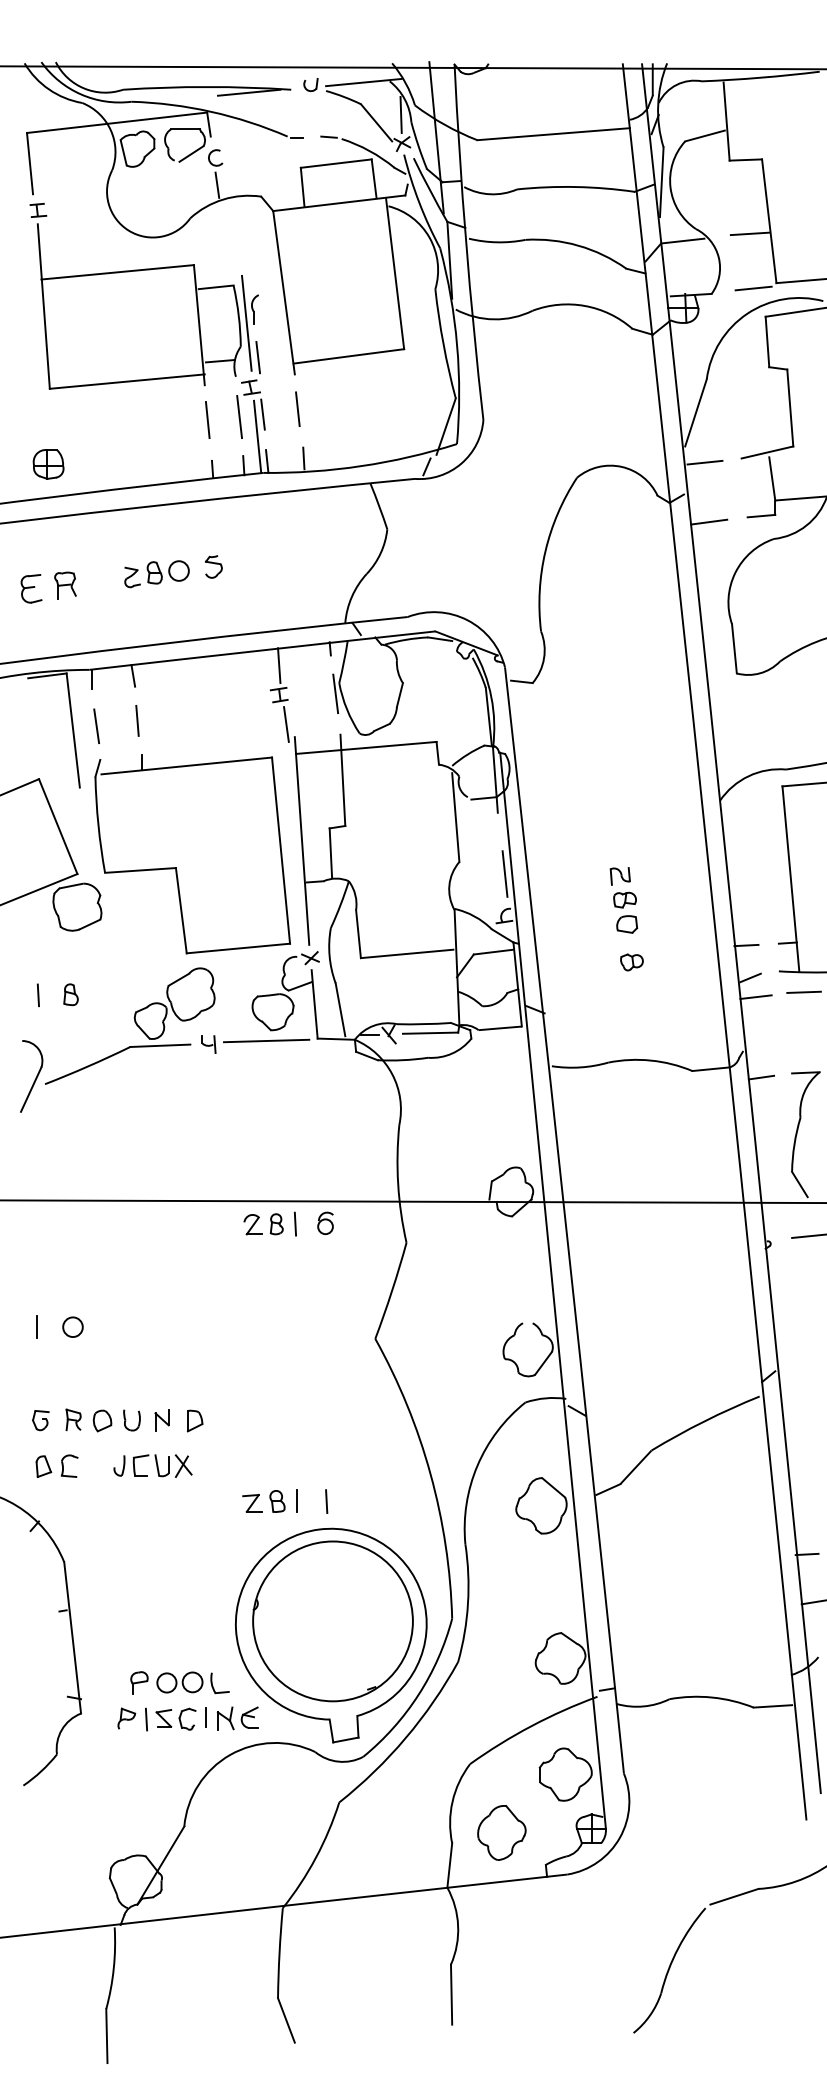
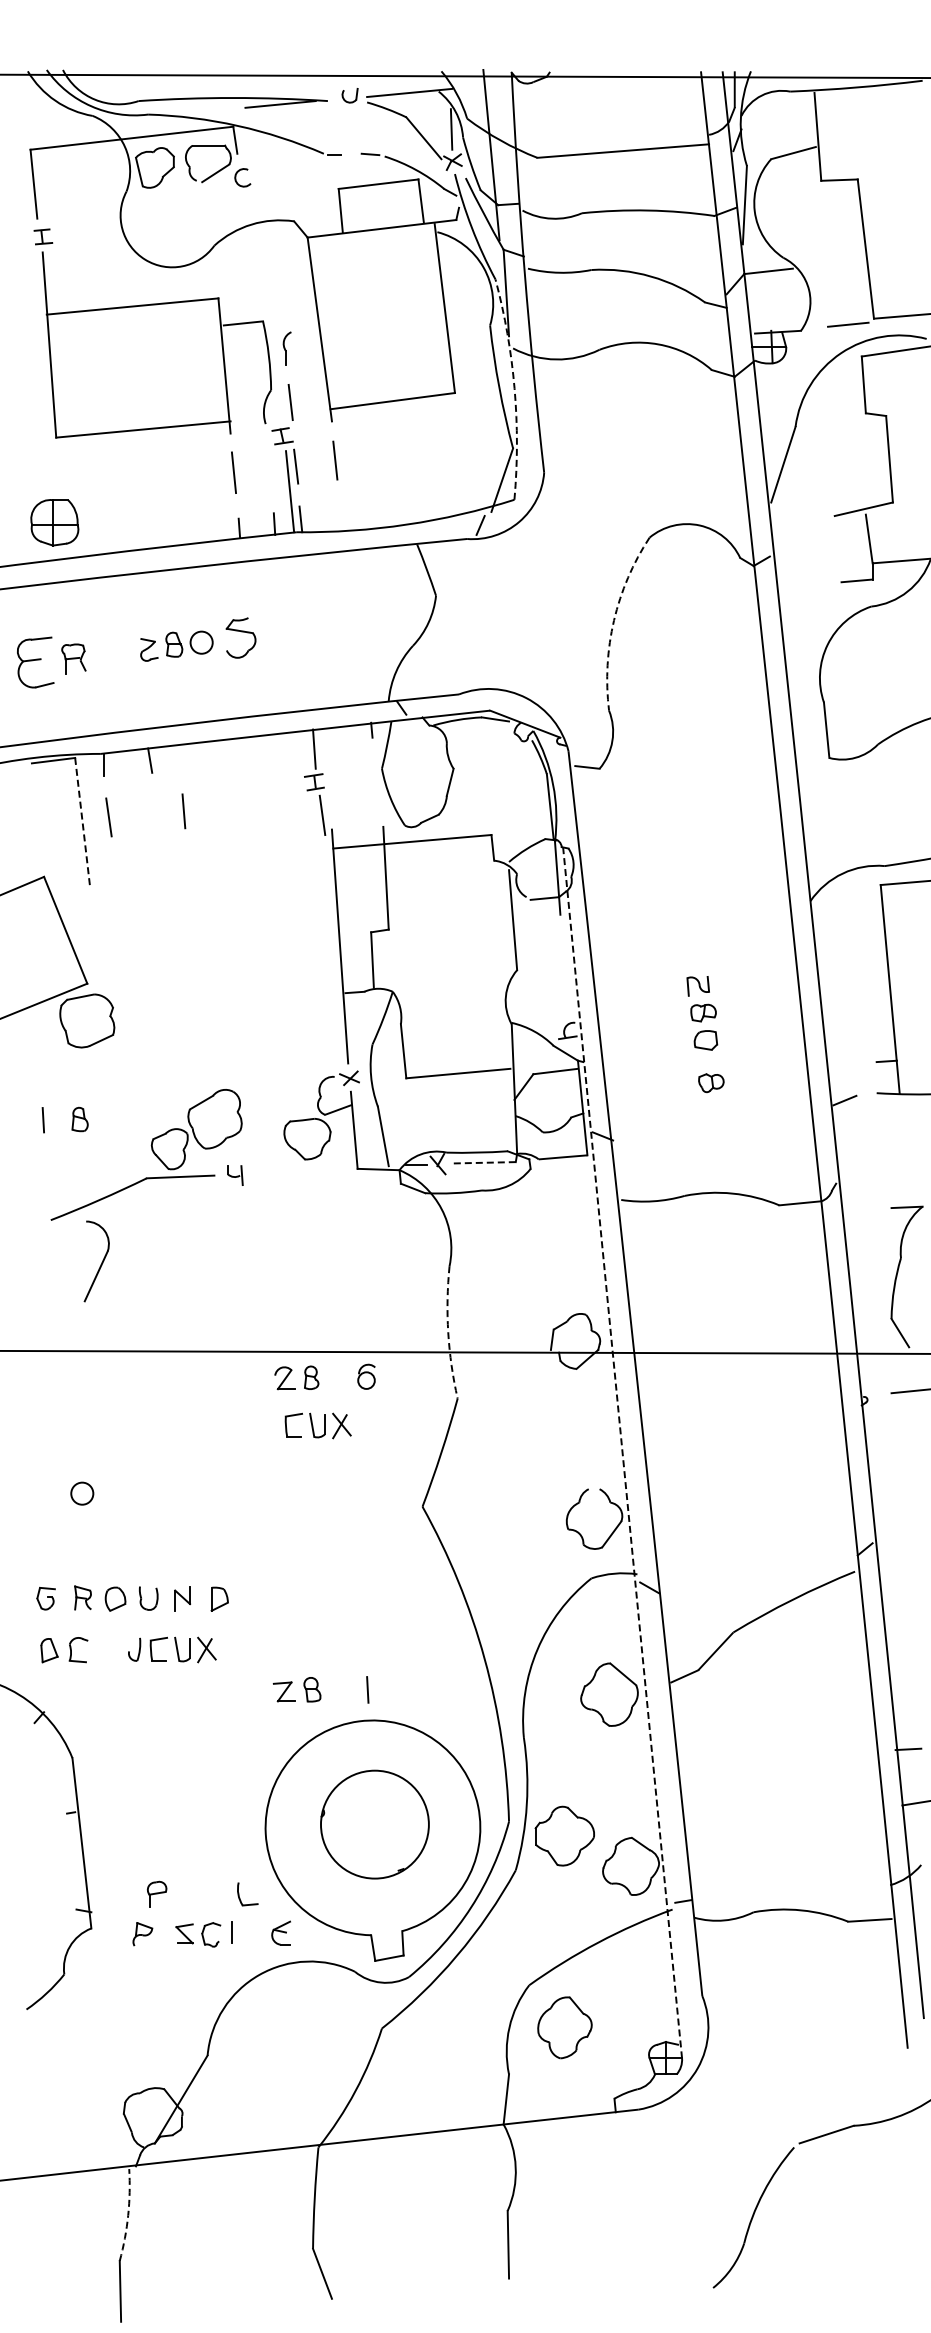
line: (217, 185) -> (244, 208), removed
line: (749, 233) -> (843, 262), removed
line: (246, 322) -> (277, 363), removed
arc: (457, 345) -> (514, 388), solid -> dashed
line: (219, 361) -> (247, 406), removed
line: (239, 417) -> (269, 469), removed
line: (303, 458) -> (341, 515), removed
line: (704, 462) -> (793, 520), removed
part: (48, 464) -> (54, 522), size x1.4
line: (709, 522) -> (798, 587), removed
arc: (545, 551) -> (614, 620), solid -> dashed
part: (213, 566) -> (240, 637), size x1.6
part: (31, 588) -> (35, 662), size x1.6
line: (335, 693) -> (377, 780), removed
line: (137, 721) -> (183, 811), moved
line: (73, 730) -> (82, 822), solid -> dashed
part: (177, 867) -> (199, 976), removed
line: (505, 873) -> (568, 983), removed
line: (745, 944) -> (839, 1063), removed
line: (803, 992) -> (904, 1116), removed
line: (755, 997) -> (850, 1122), removed
line: (430, 1032) -> (484, 1162), solid -> dashed
line: (266, 1040) -> (300, 1171), removed
part: (31, 1076) -> (96, 1261), moved
line: (760, 1077) -> (856, 1212), removed
arc: (398, 1184) -> (448, 1332), solid -> dashed
line: (295, 1223) -> (332, 1377), removed
part: (281, 1266) -> (317, 1425), added
line: (553, 1291) -> (622, 1453), solid -> dashed
line: (36, 1327) -> (41, 1493), removed
line: (297, 1501) -> (334, 1689), removed
part: (332, 1621) -> (374, 1824), size x0.6
part: (179, 1682) -> (202, 1893), removed
part: (226, 1718) -> (254, 1933), removed
line: (146, 1719) -> (164, 1935), removed
part: (565, 1774) -> (564, 1835), moved
part: (501, 1832) -> (564, 2027), moved
arc: (114, 1968) -> (128, 2215), solid -> dashed

